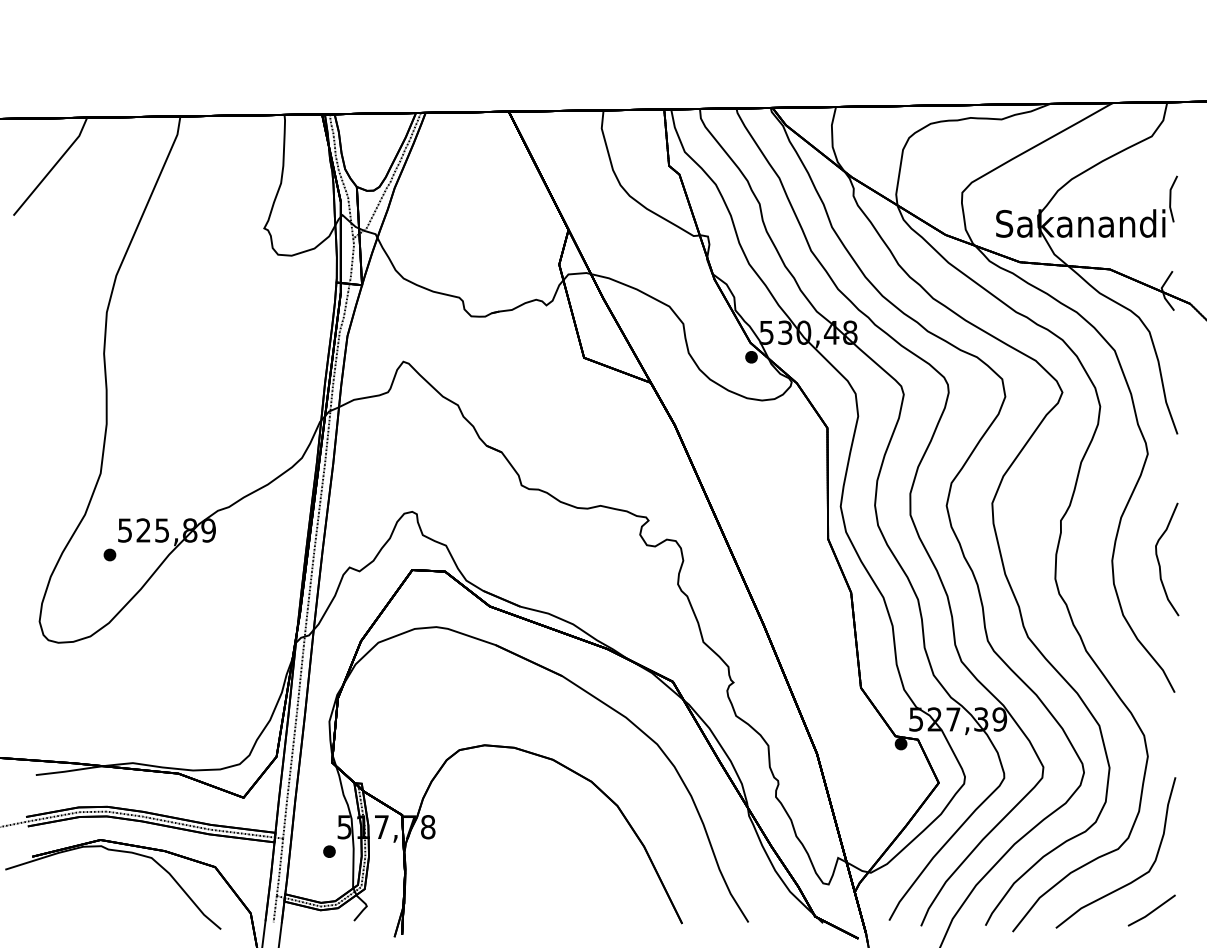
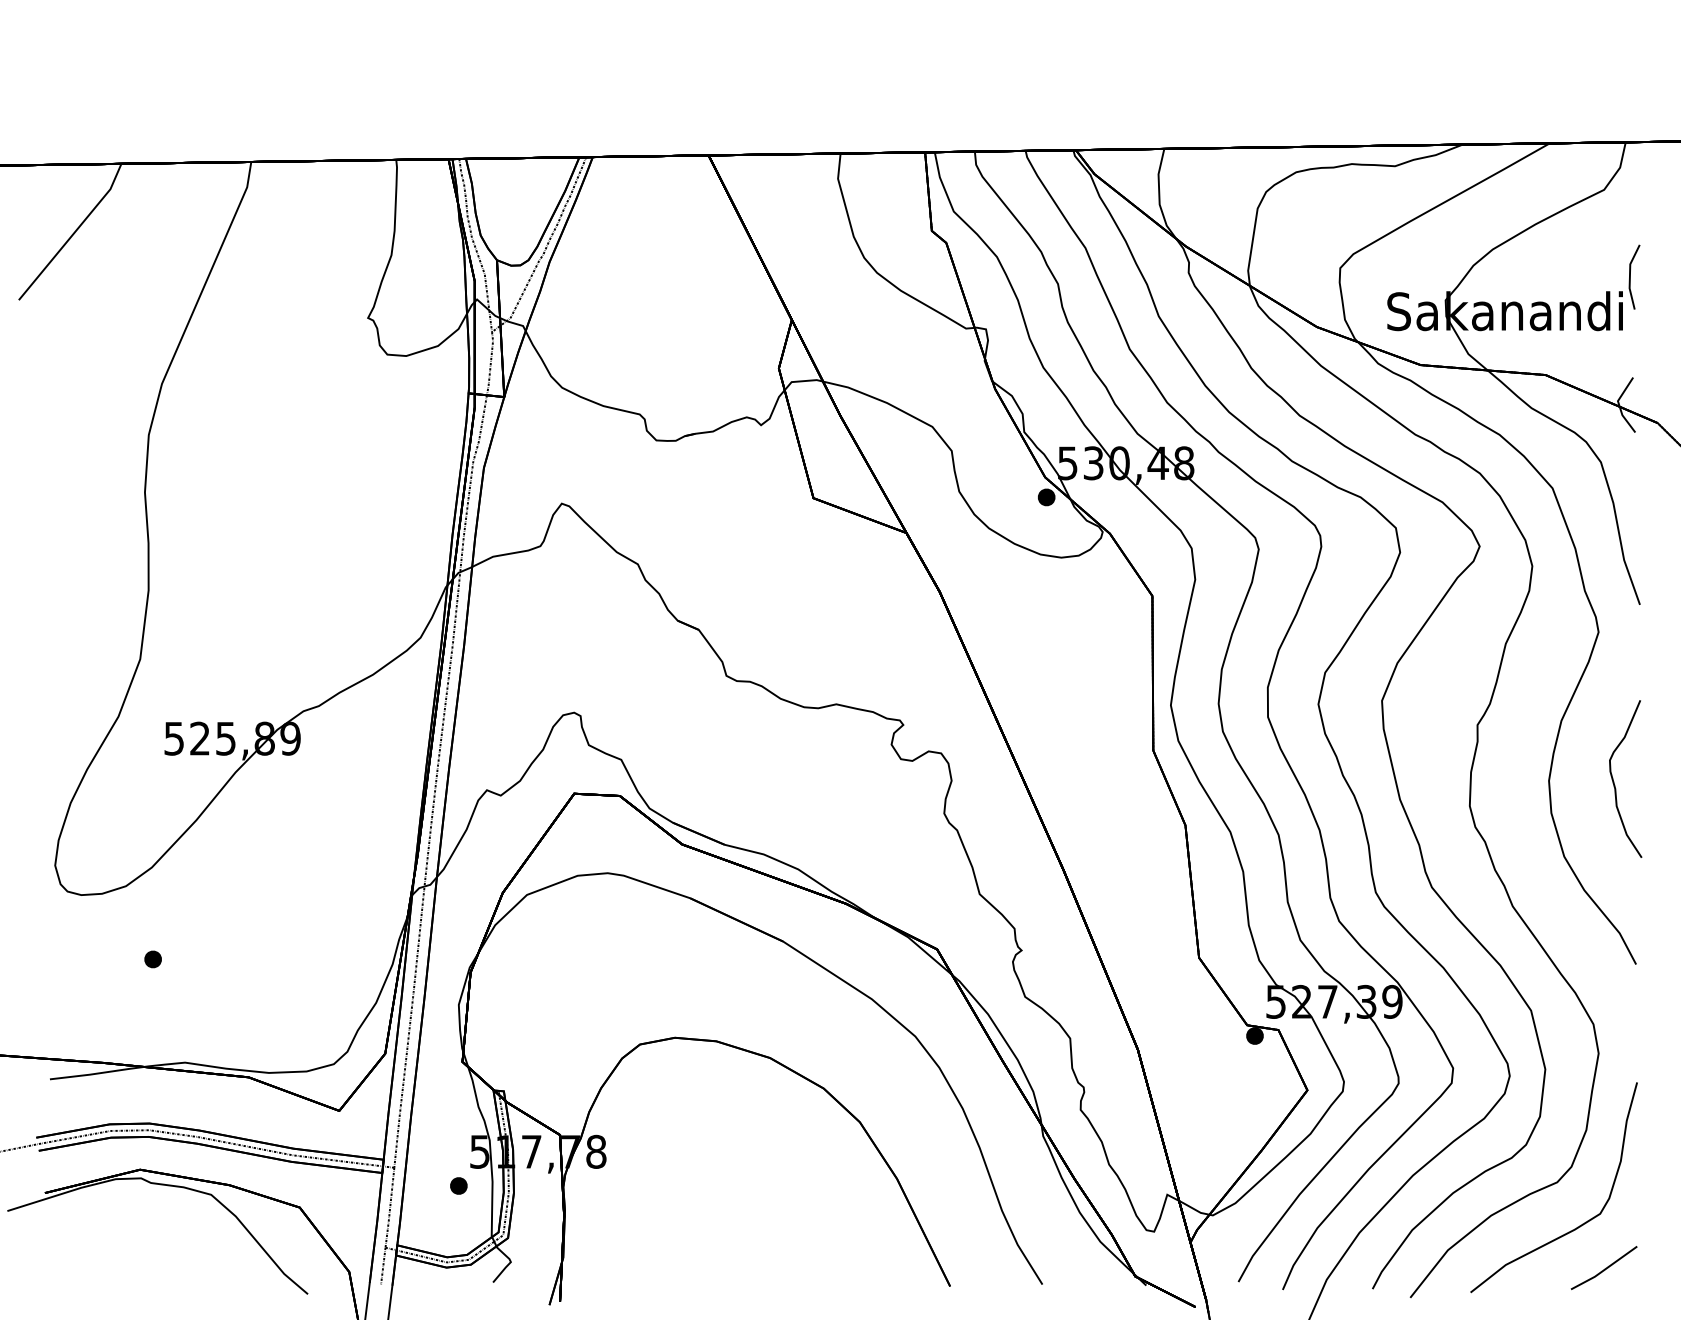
part: (109, 554) -> (152, 958), moved

